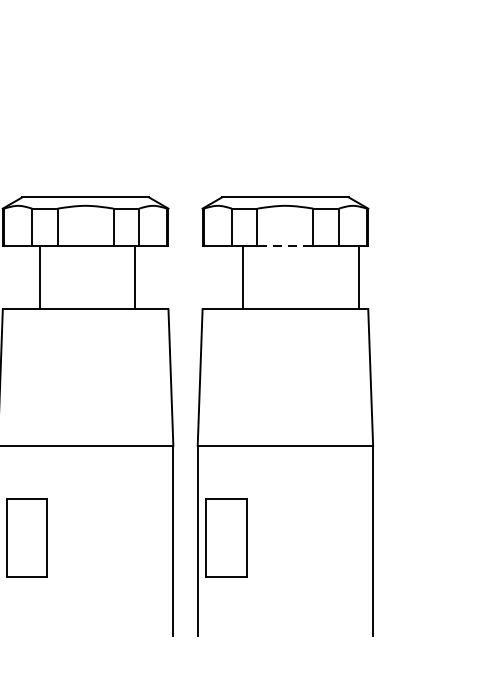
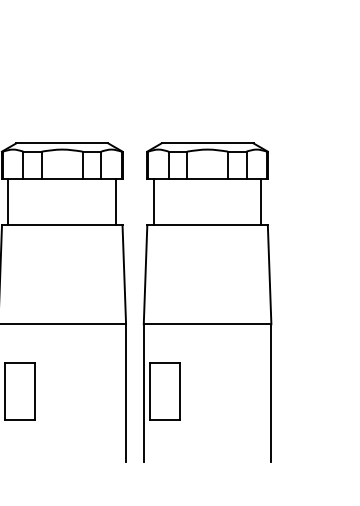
line: (286, 245) -> (208, 178), dashed -> solid
line: (40, 277) -> (8, 201), moved
line: (135, 277) -> (116, 201), moved
line: (242, 277) -> (153, 201), moved

